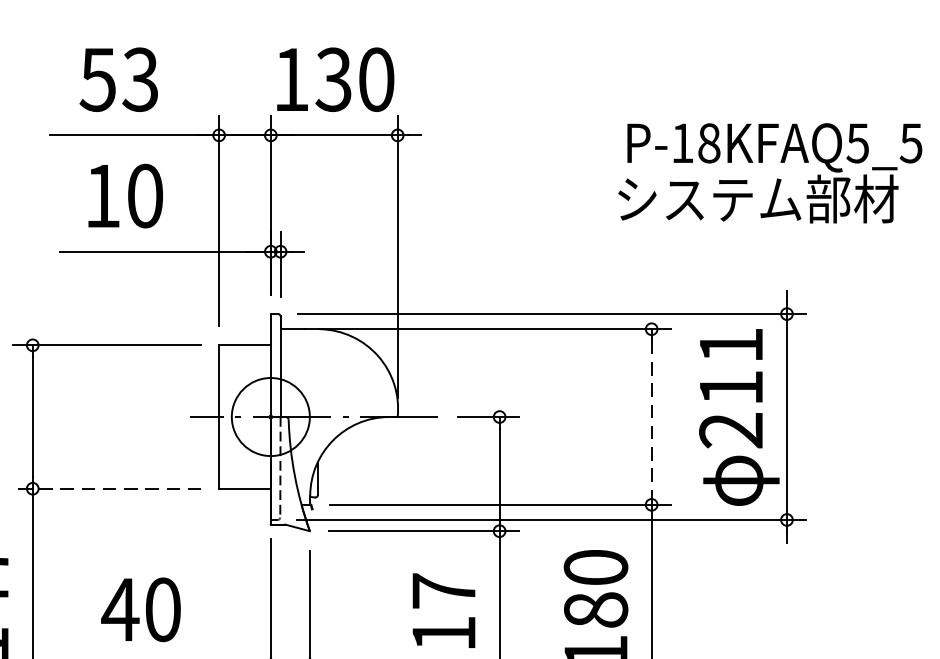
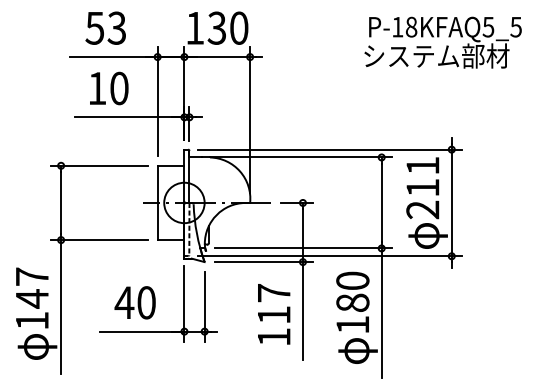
text: (769, 172) -> (442, 42), moved
line: (651, 418) -> (381, 203), dashed -> solid
line: (106, 489) -> (99, 240), dashed -> solid
text: (139, 609) -> (134, 302), moved

